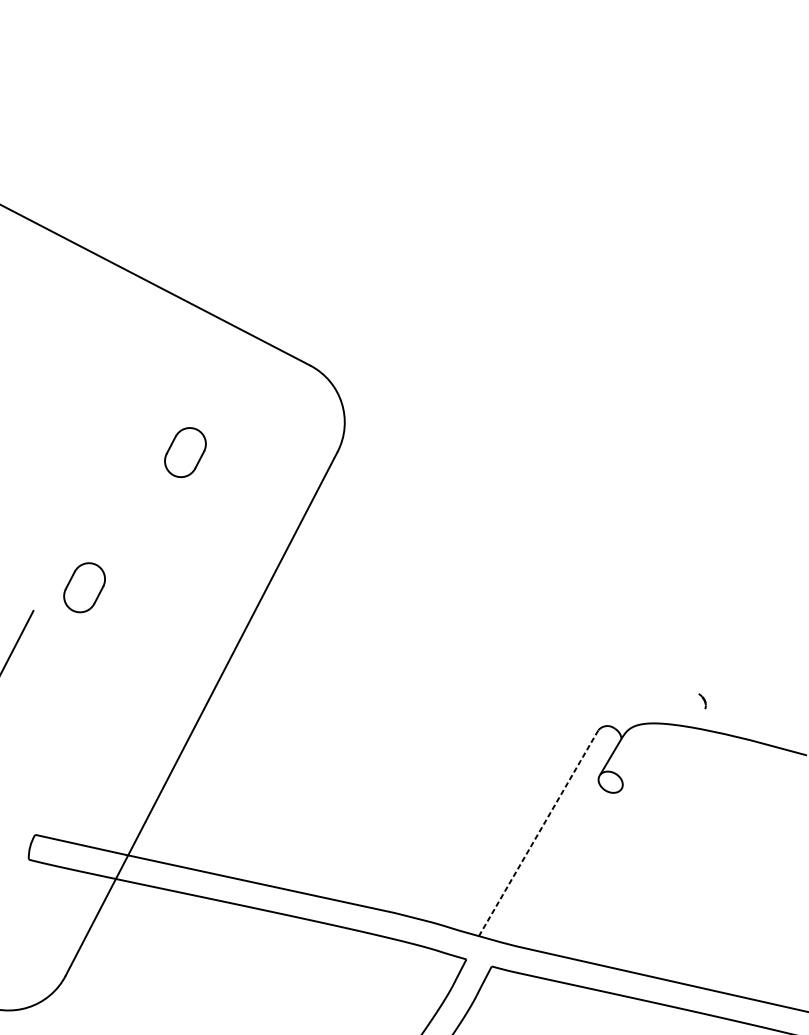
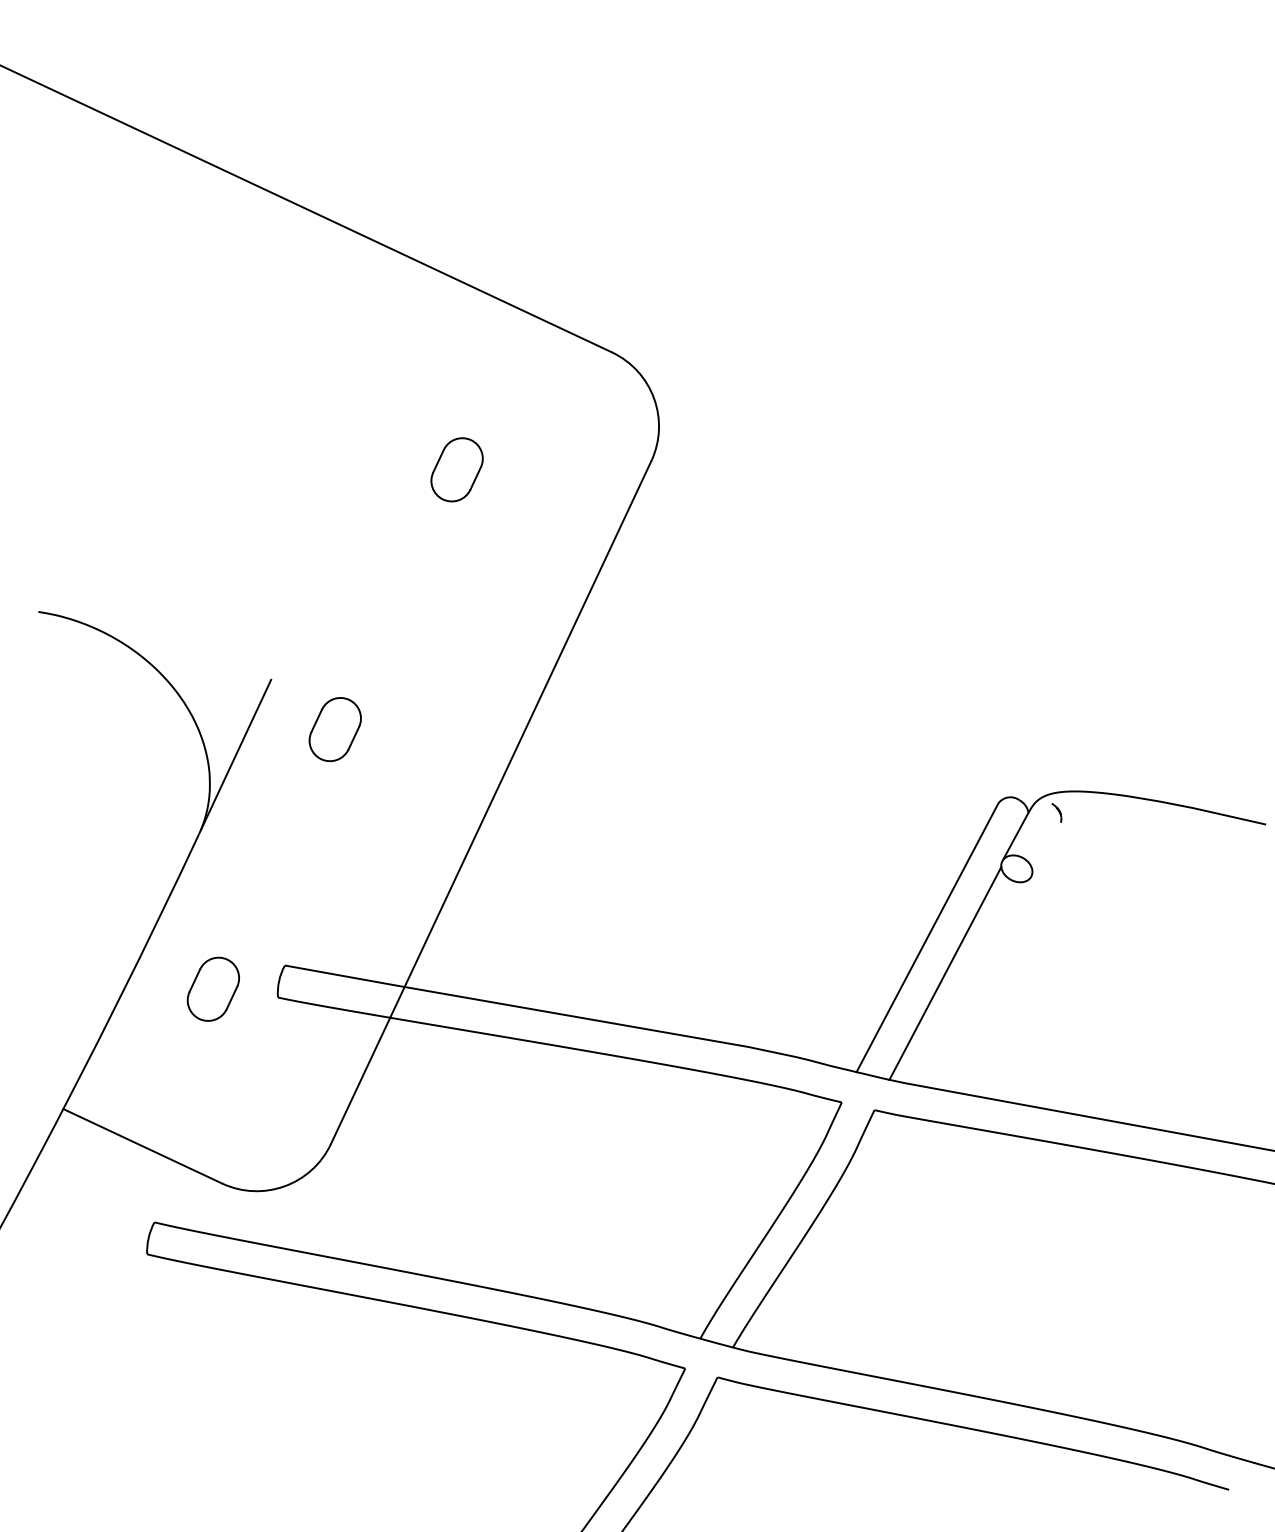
part: (83, 587) -> (334, 729), moved
part: (702, 701) -> (1056, 812), moved
line: (538, 833) -> (927, 937), dashed -> solid
line: (551, 861) -> (945, 973), added

